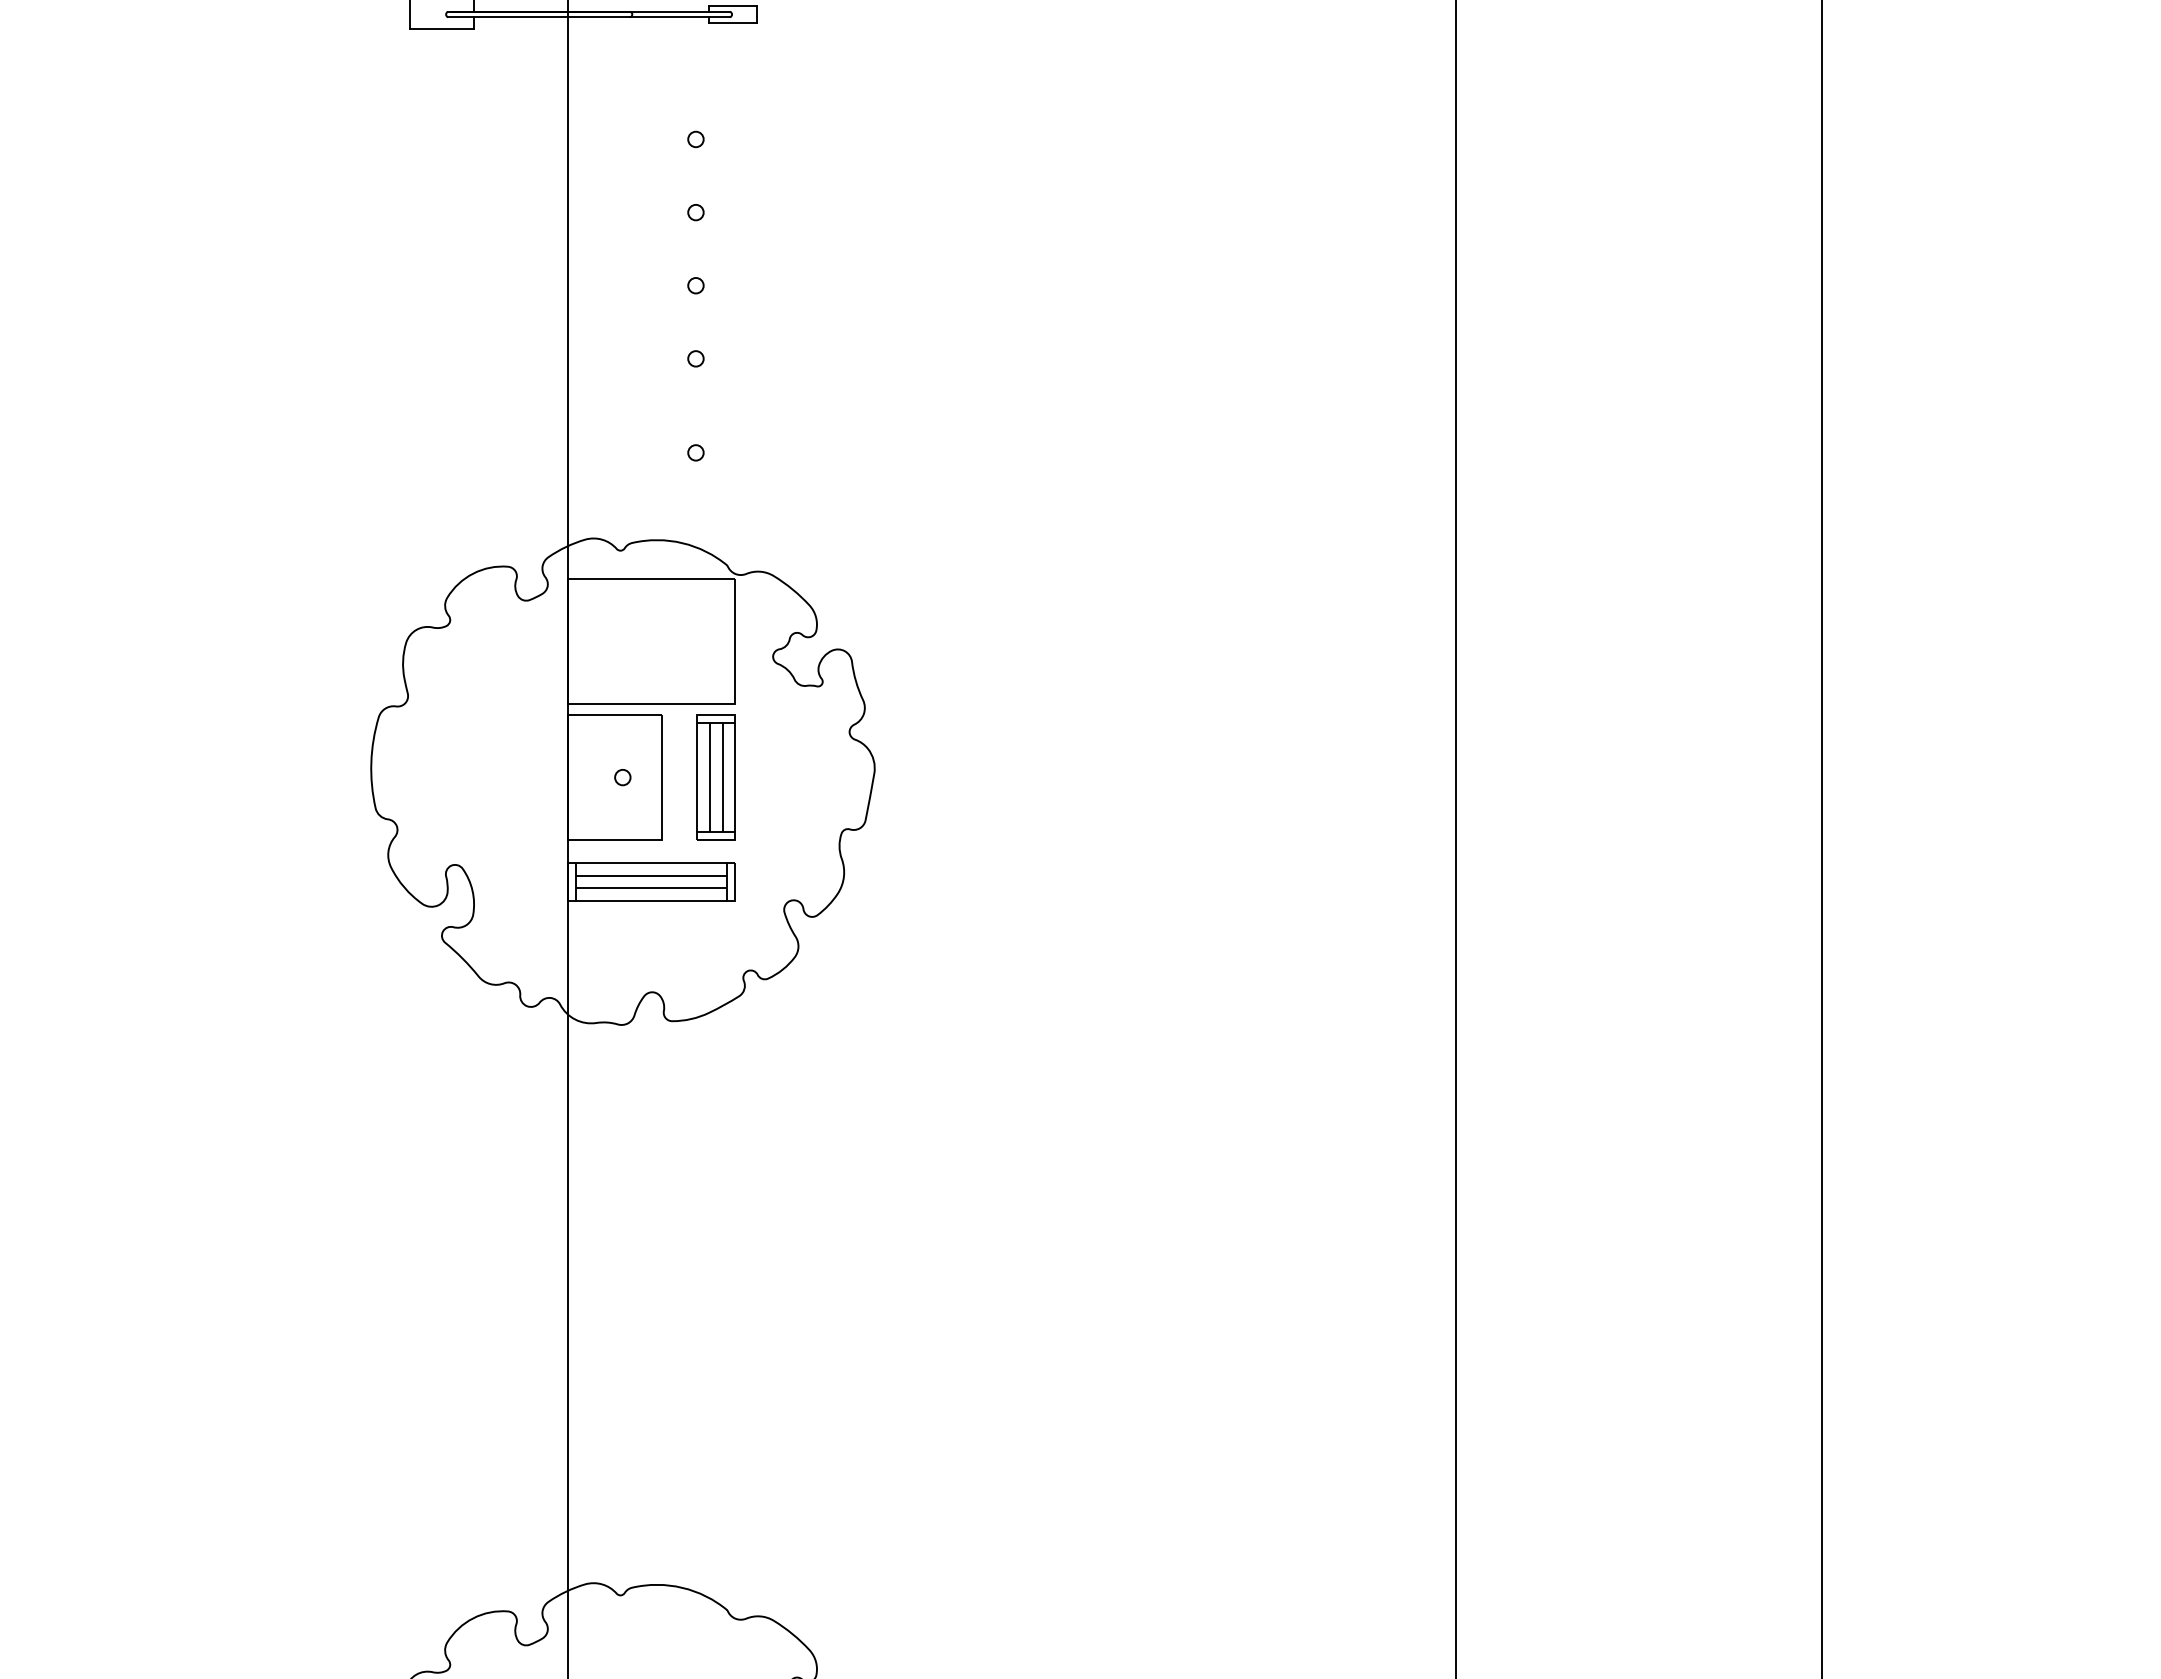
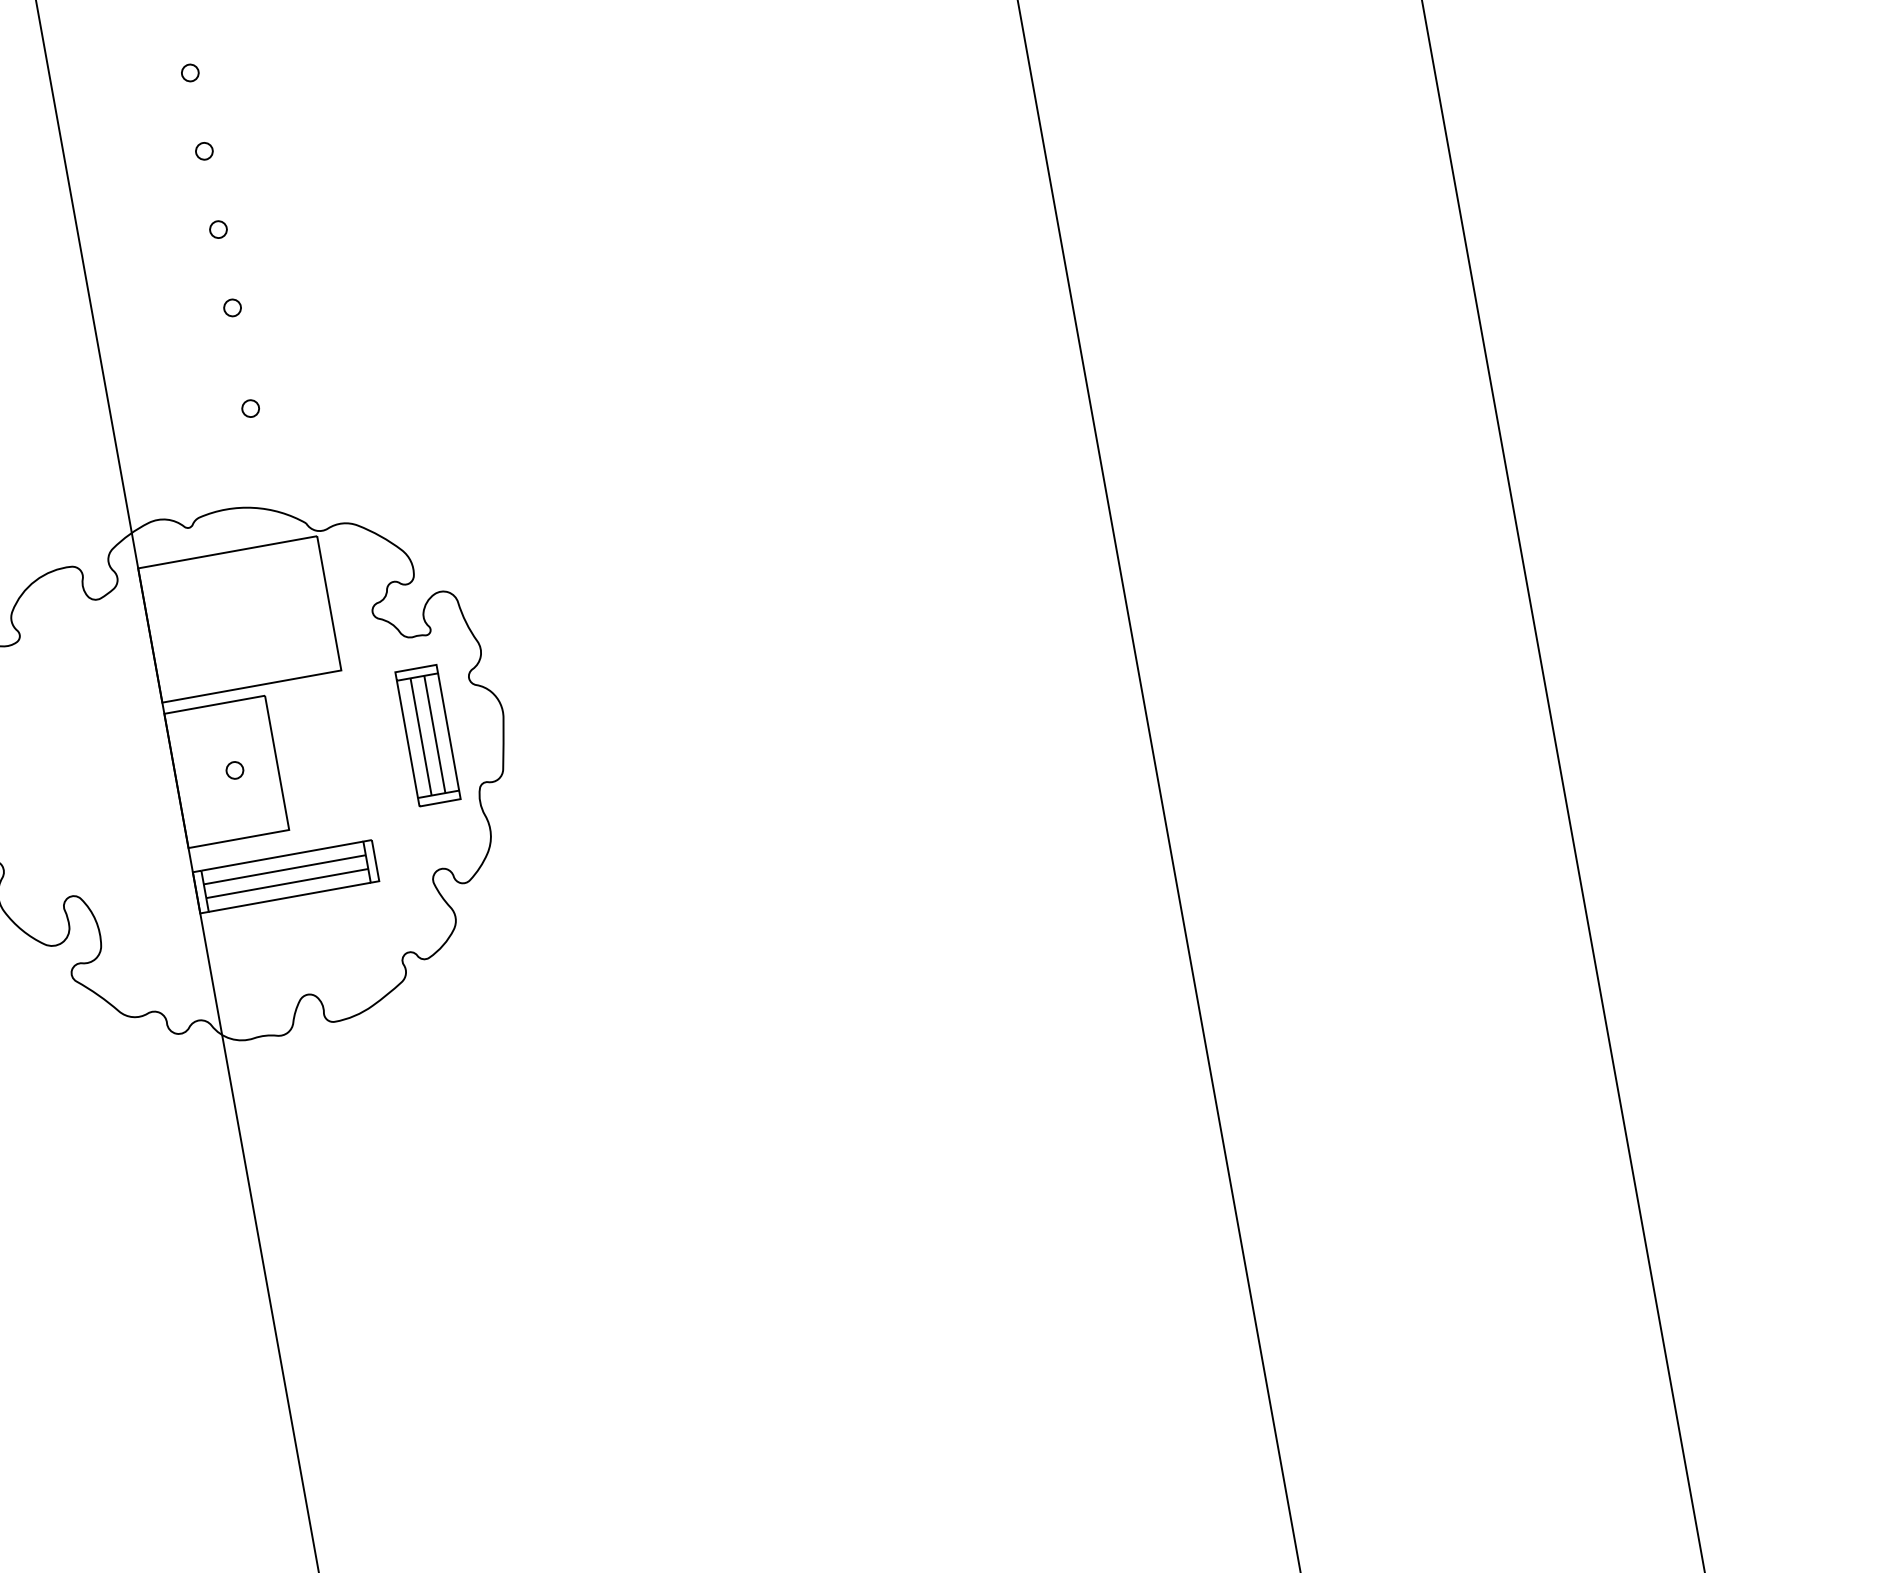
part: (715, 777) -> (427, 735), moved

